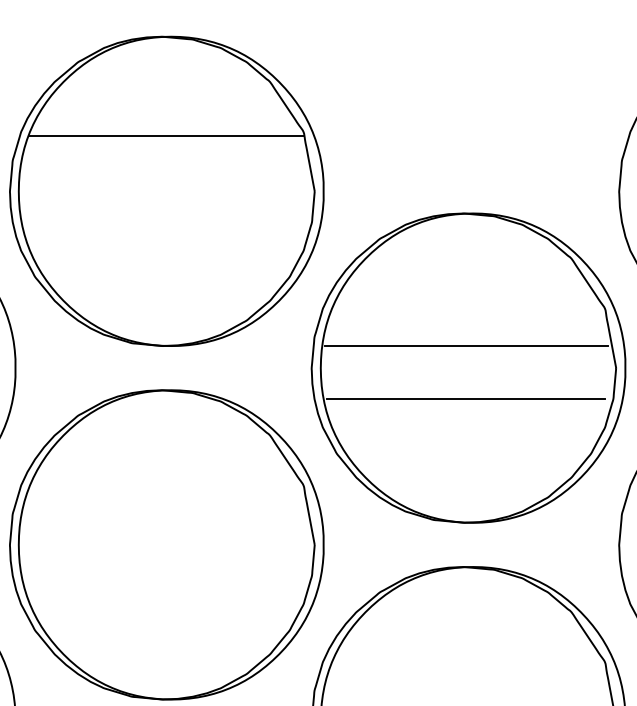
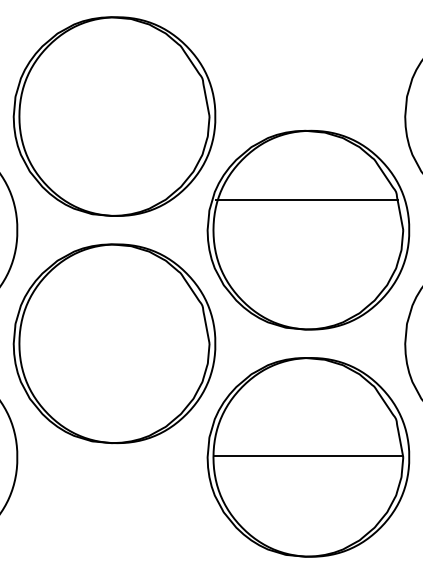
line: (165, 136) -> (113, 81), removed
line: (467, 346) -> (307, 200), moved
line: (465, 399) -> (306, 250), removed

